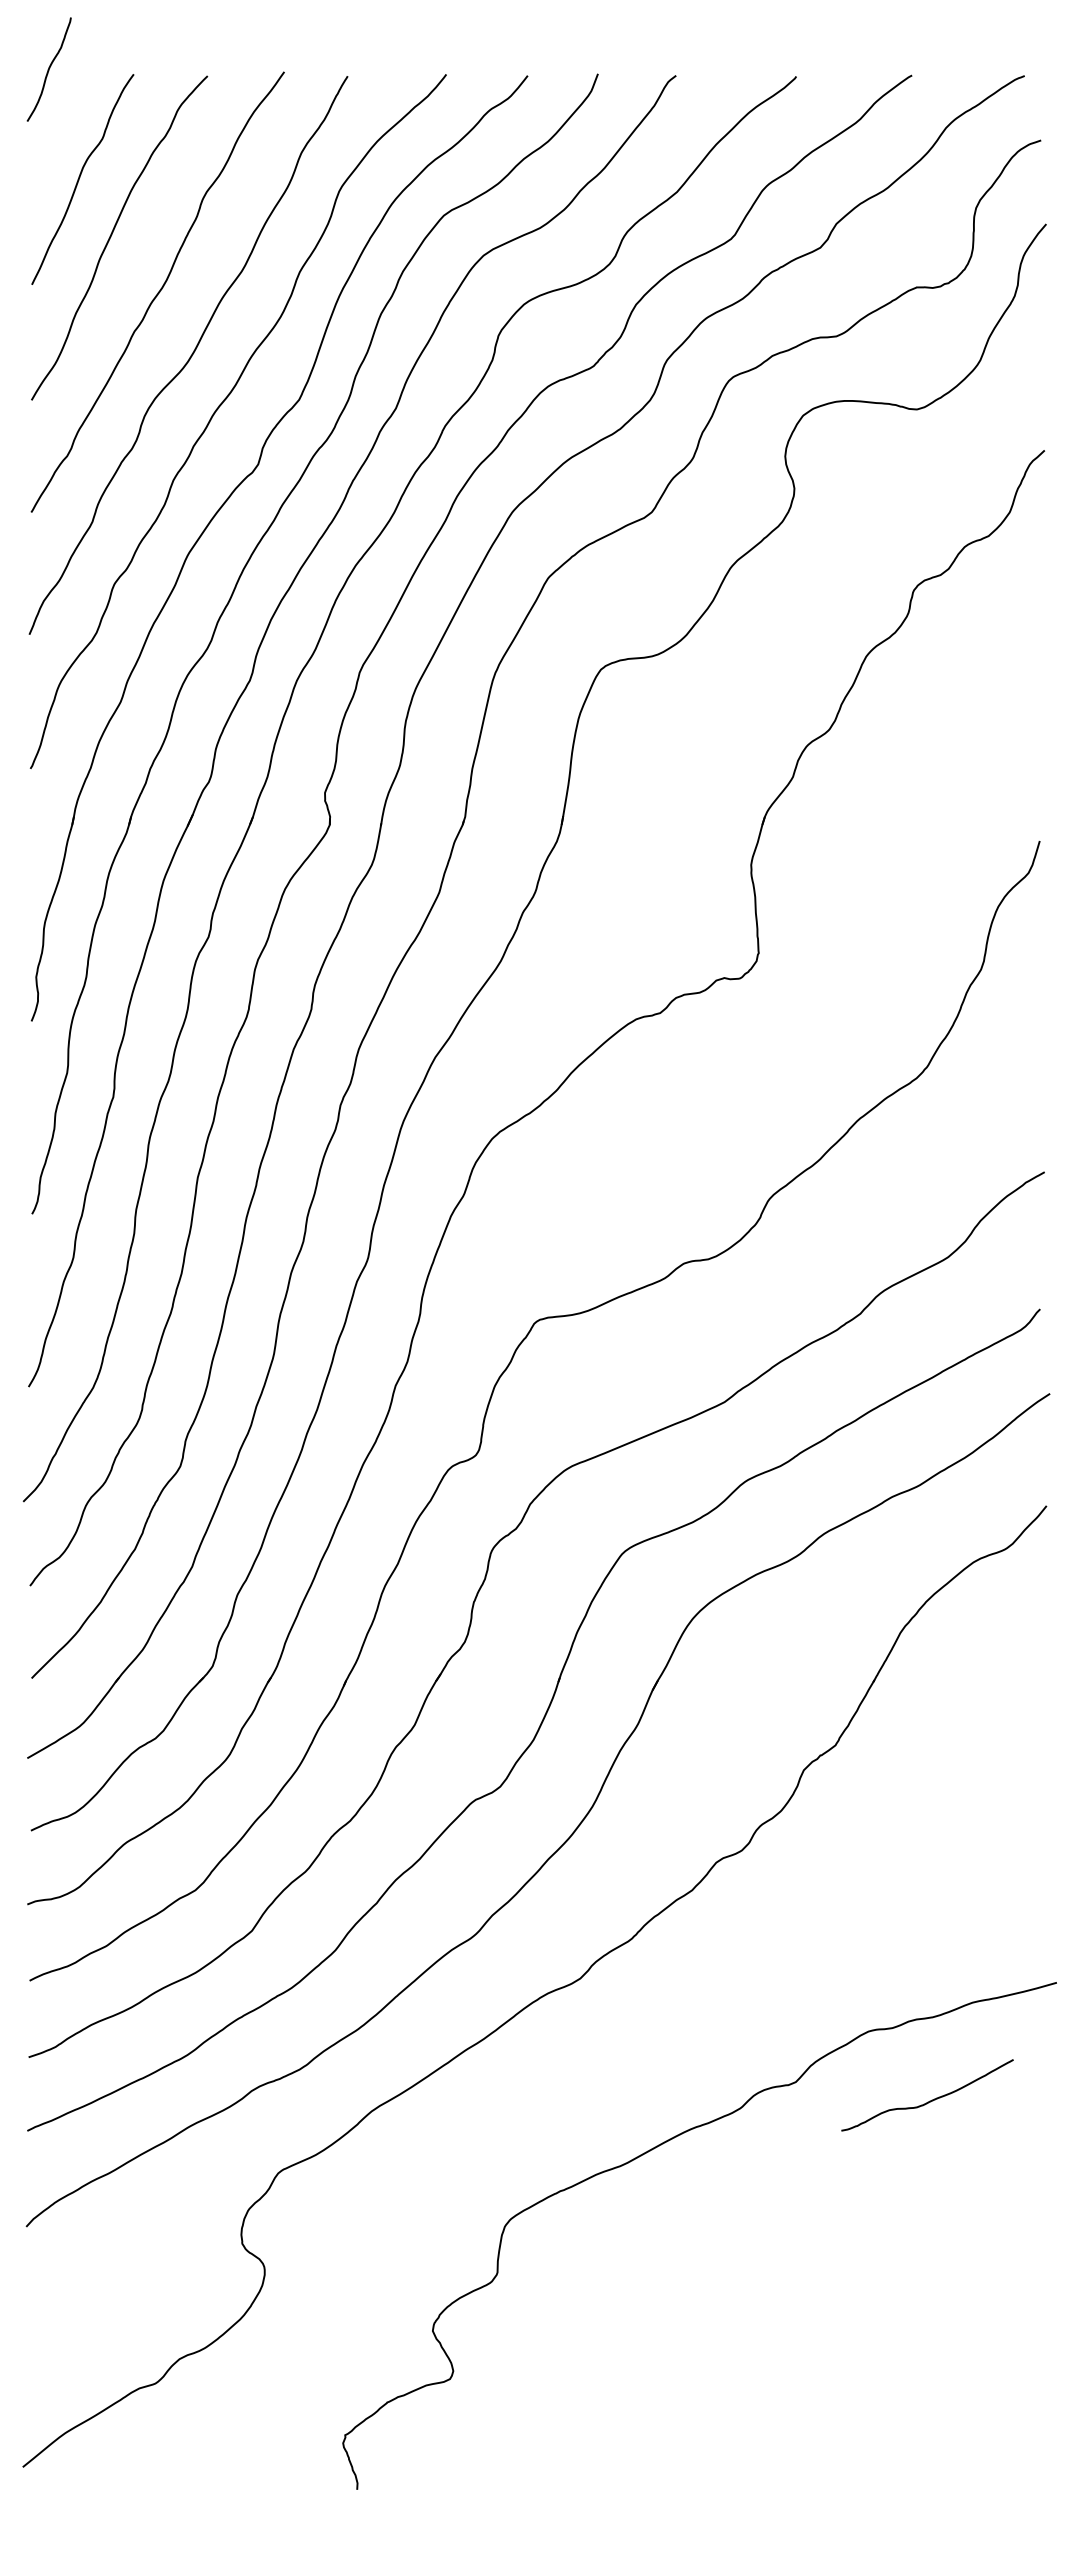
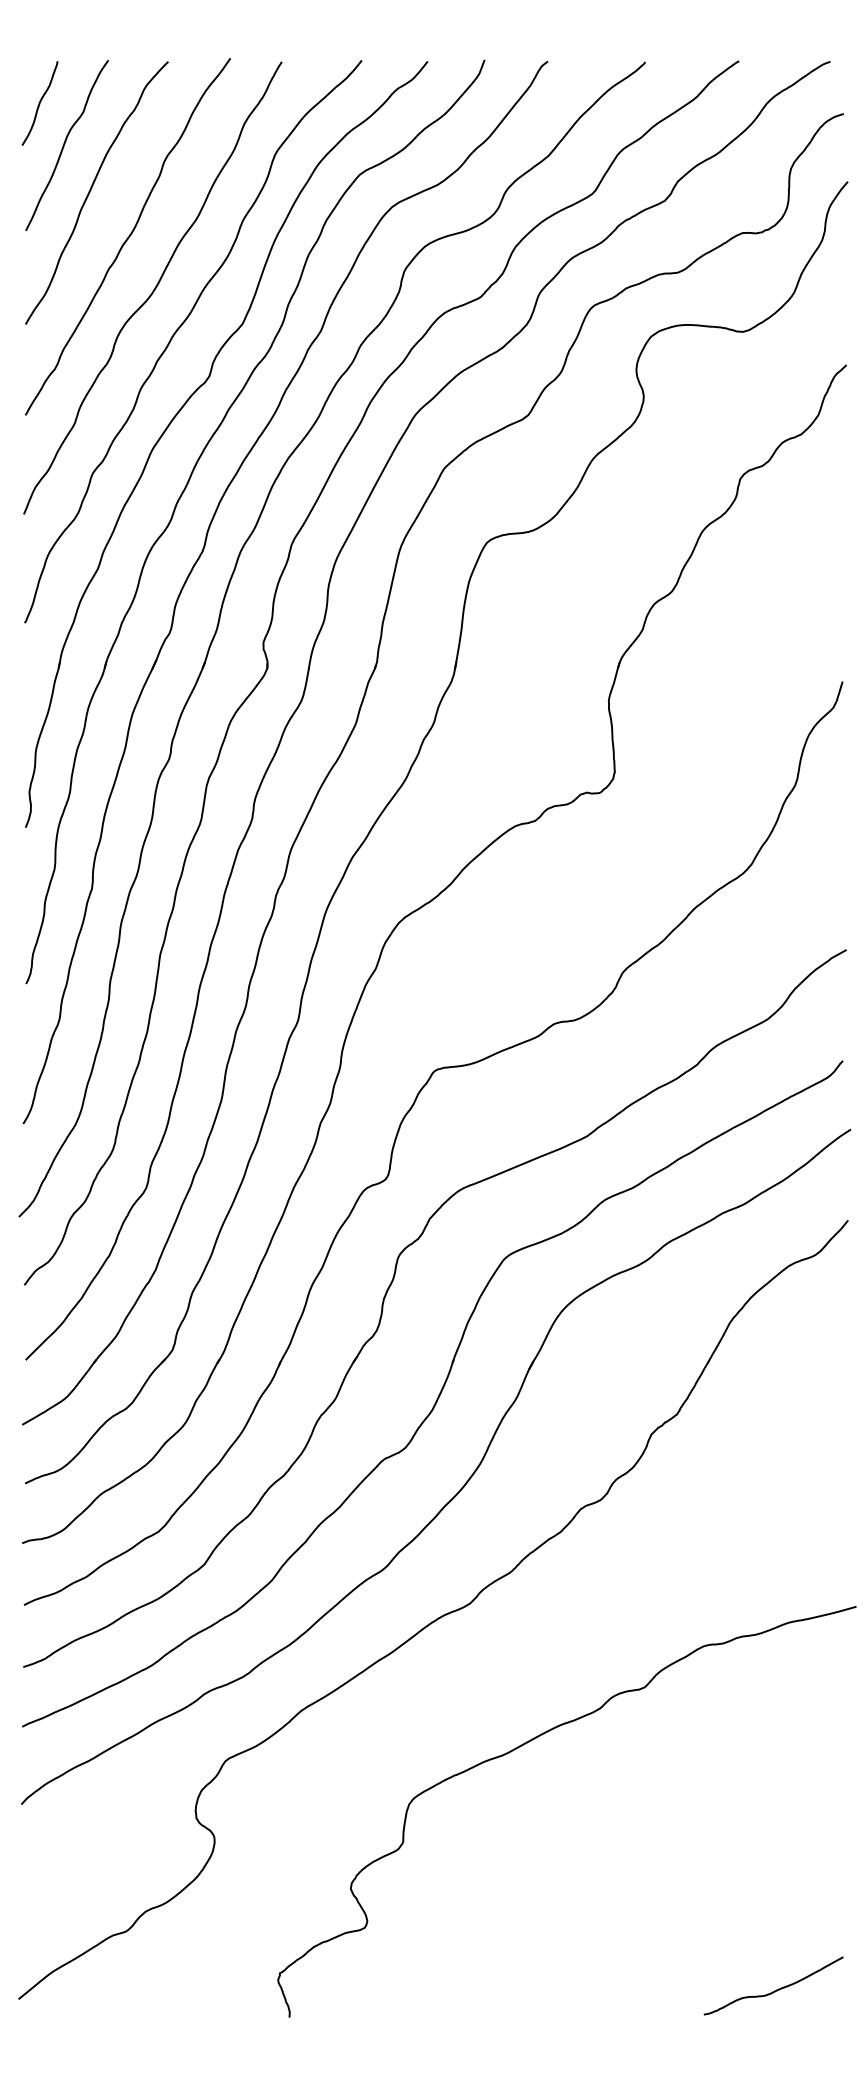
curve: (48, 69) -> (39, 103), moved
curve: (931, 2099) -> (776, 1989), moved

